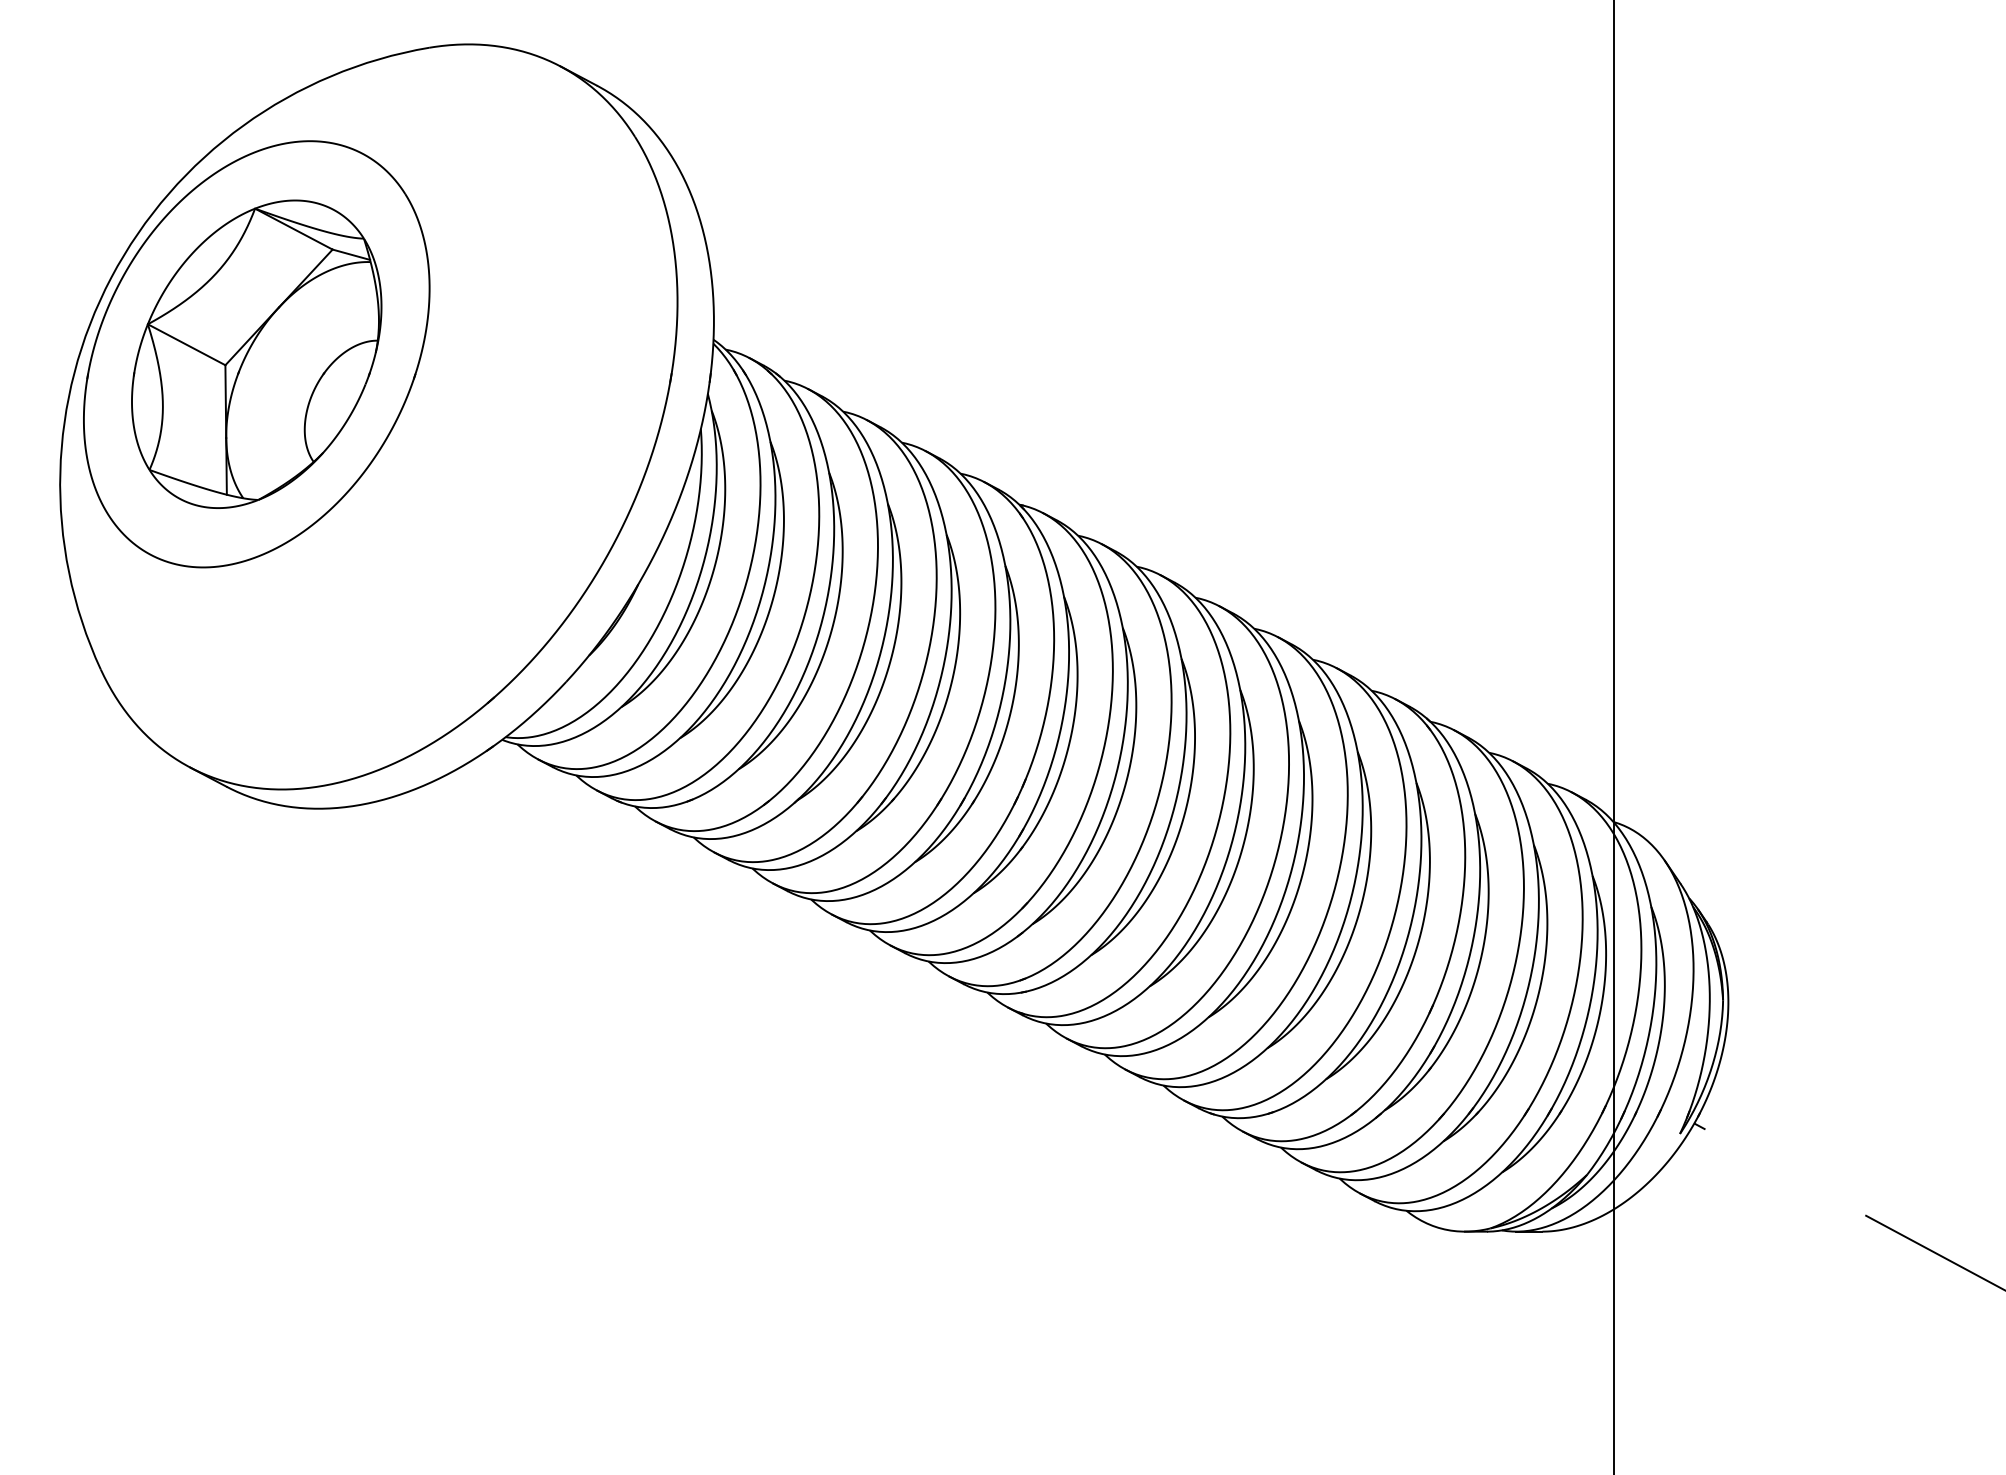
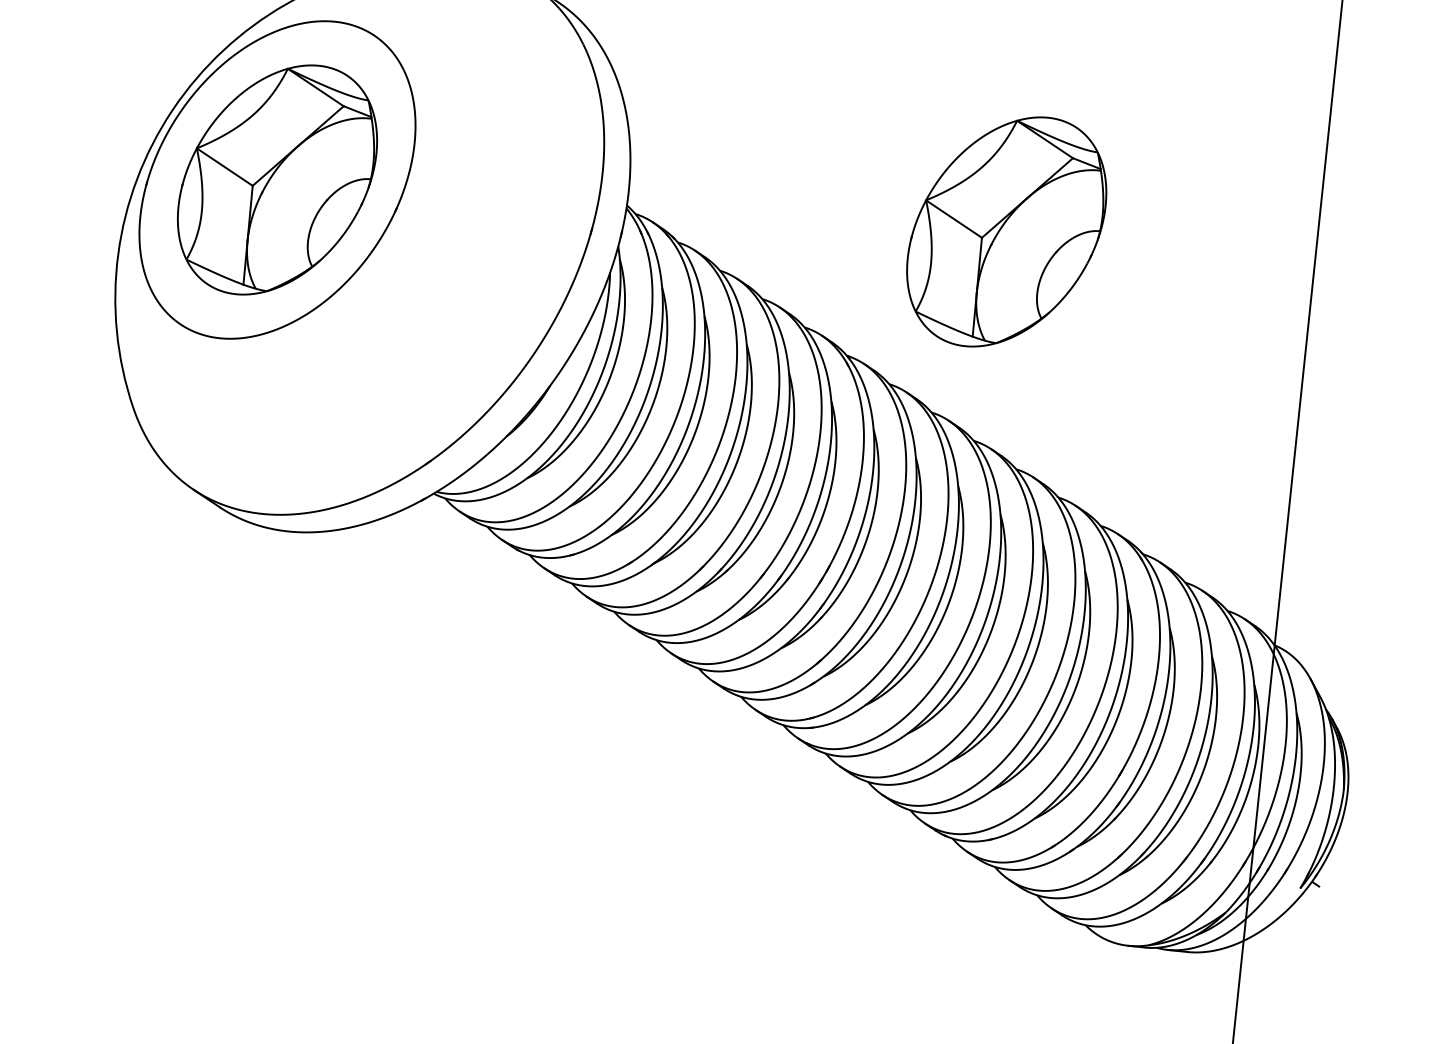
part: (1209, 321) -> (1006, 231), added

